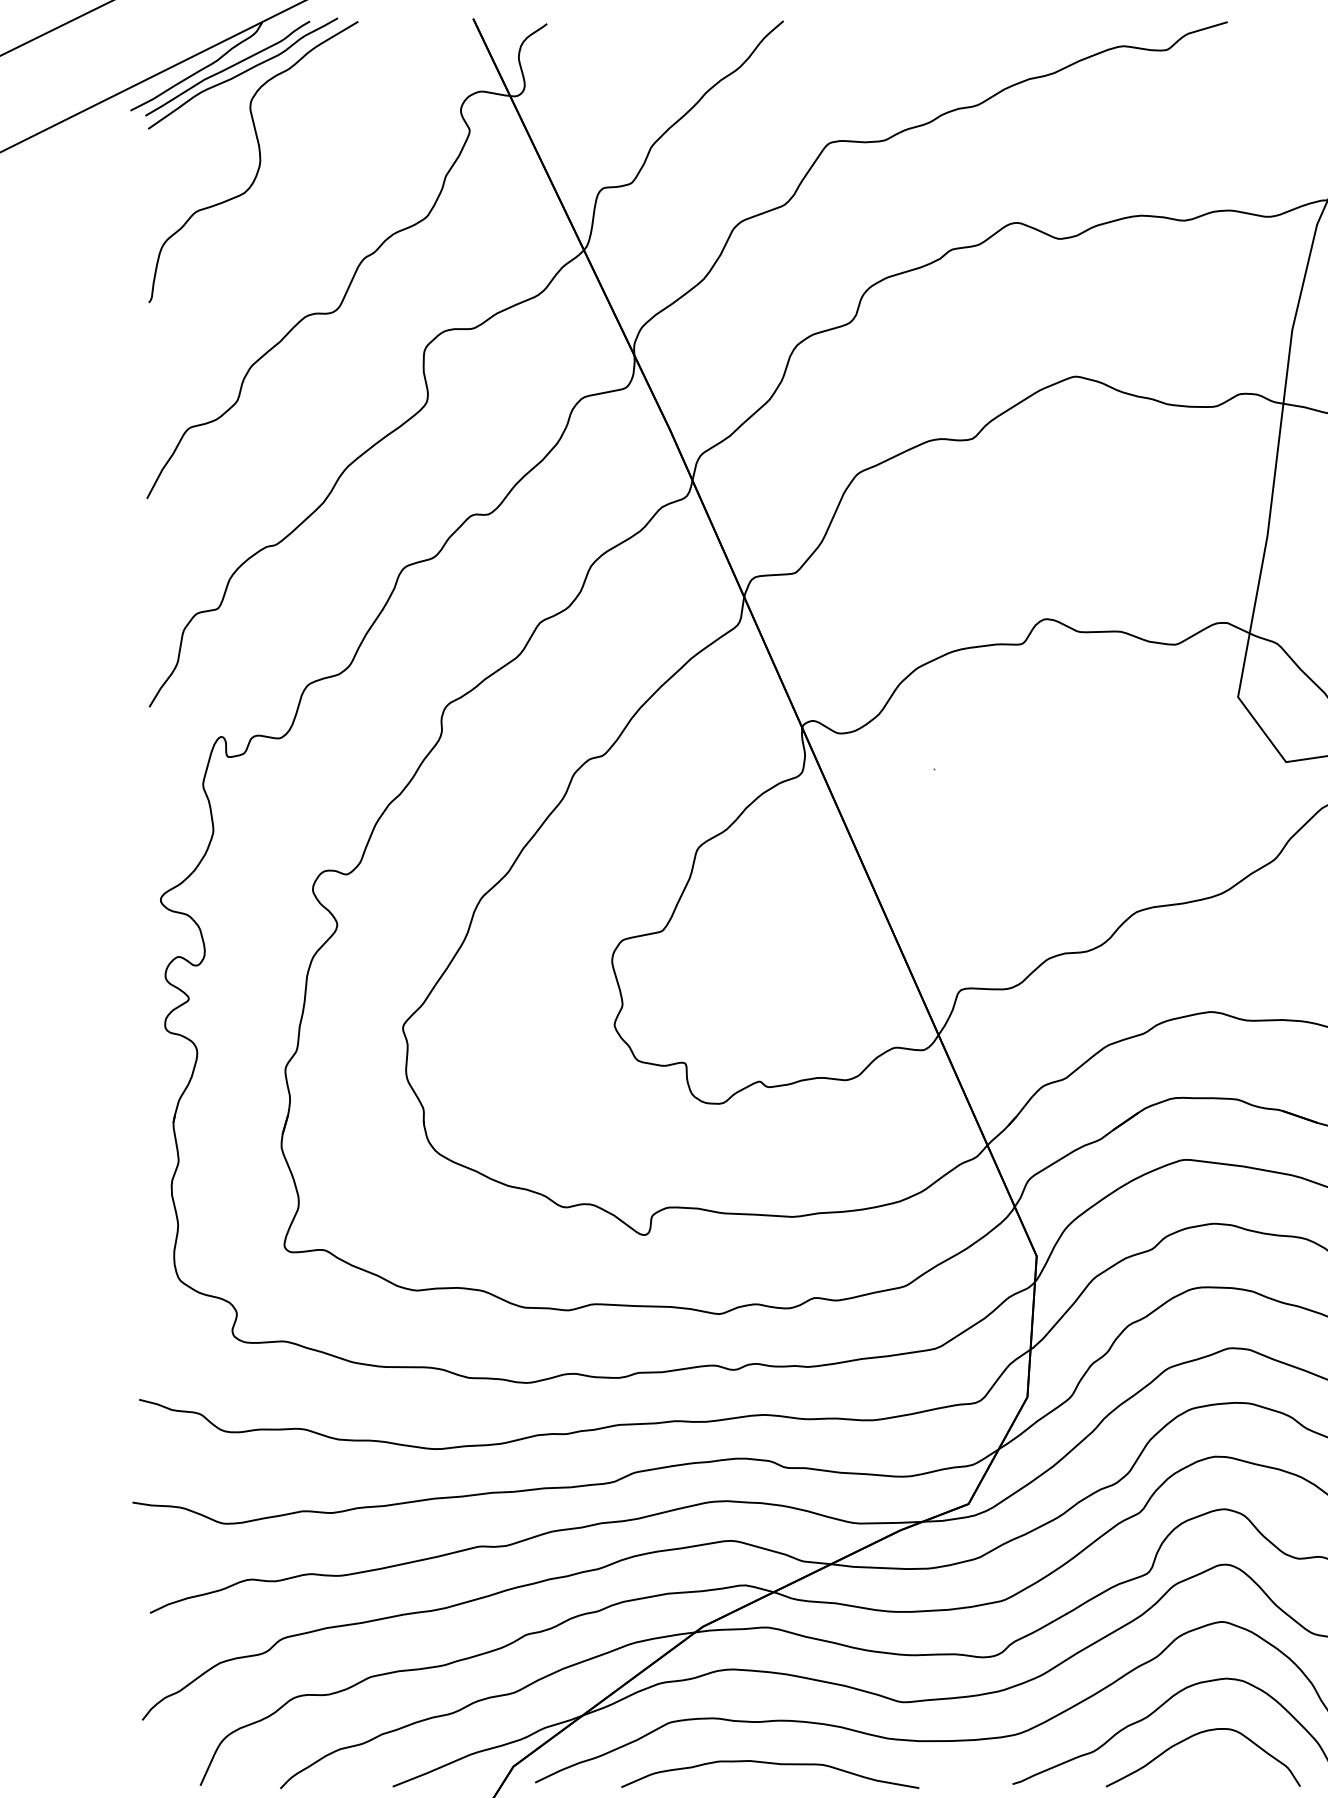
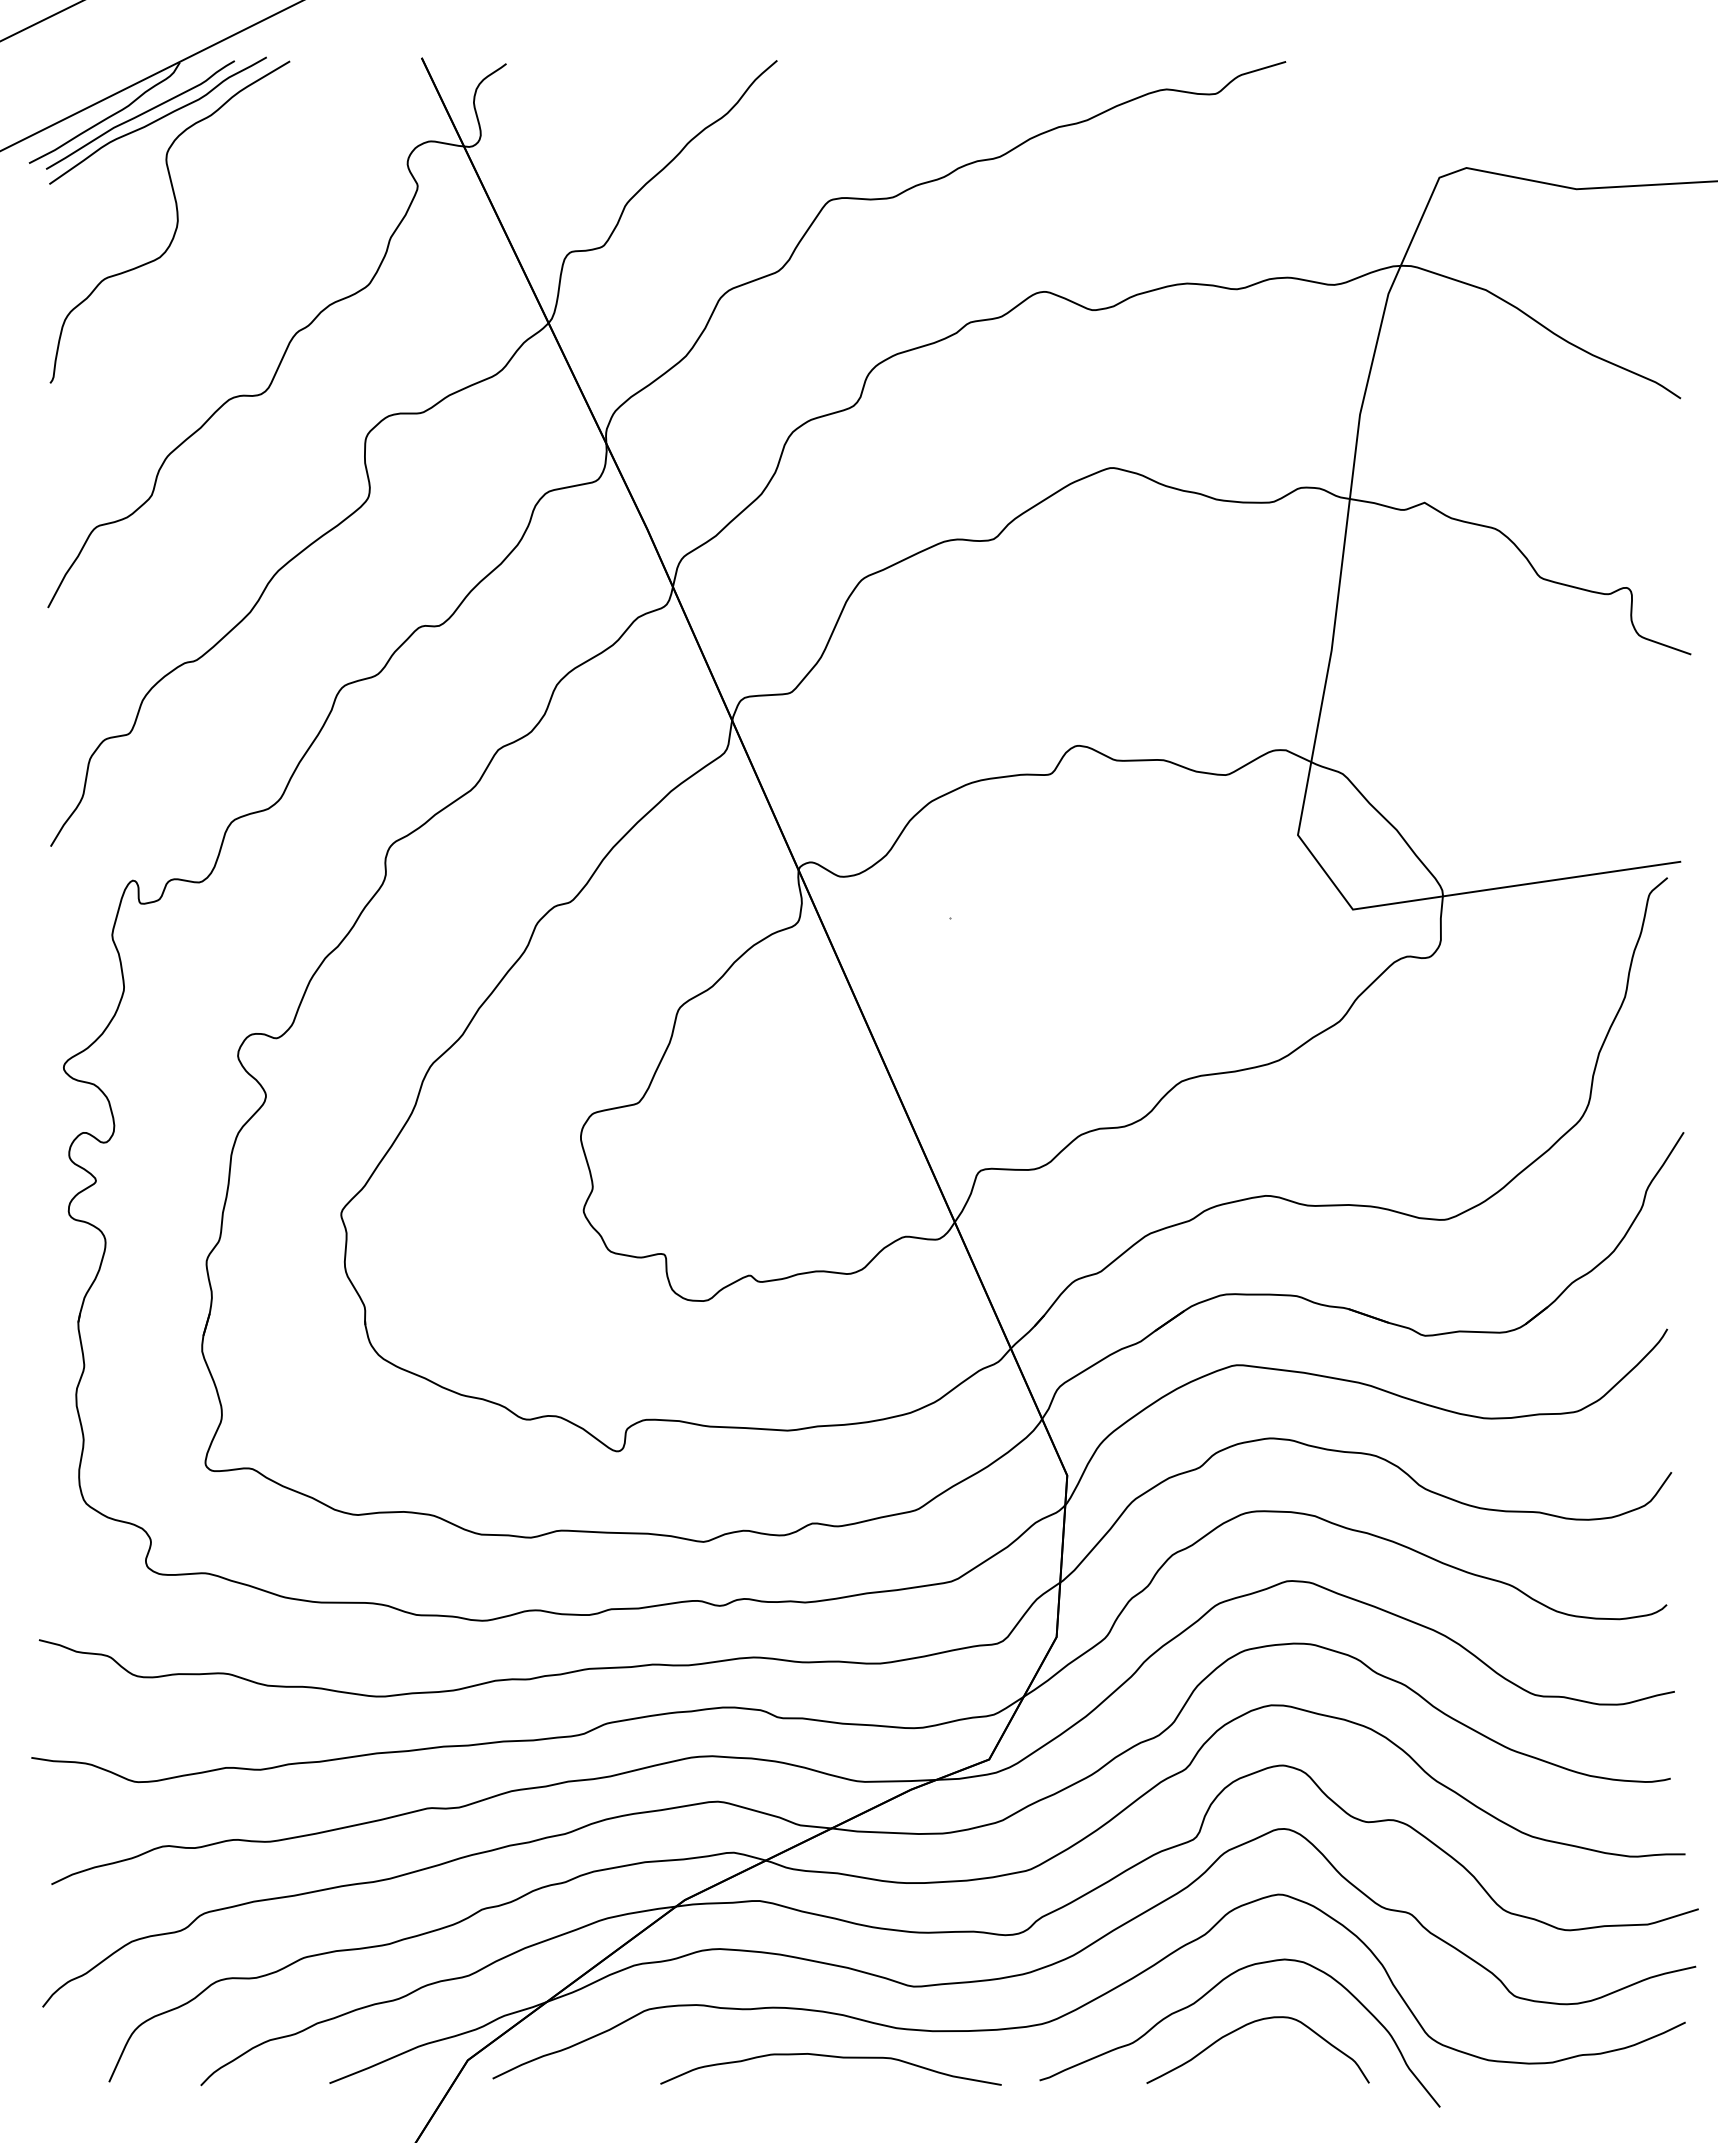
curve: (769, 1764) -> (830, 2057), moved

